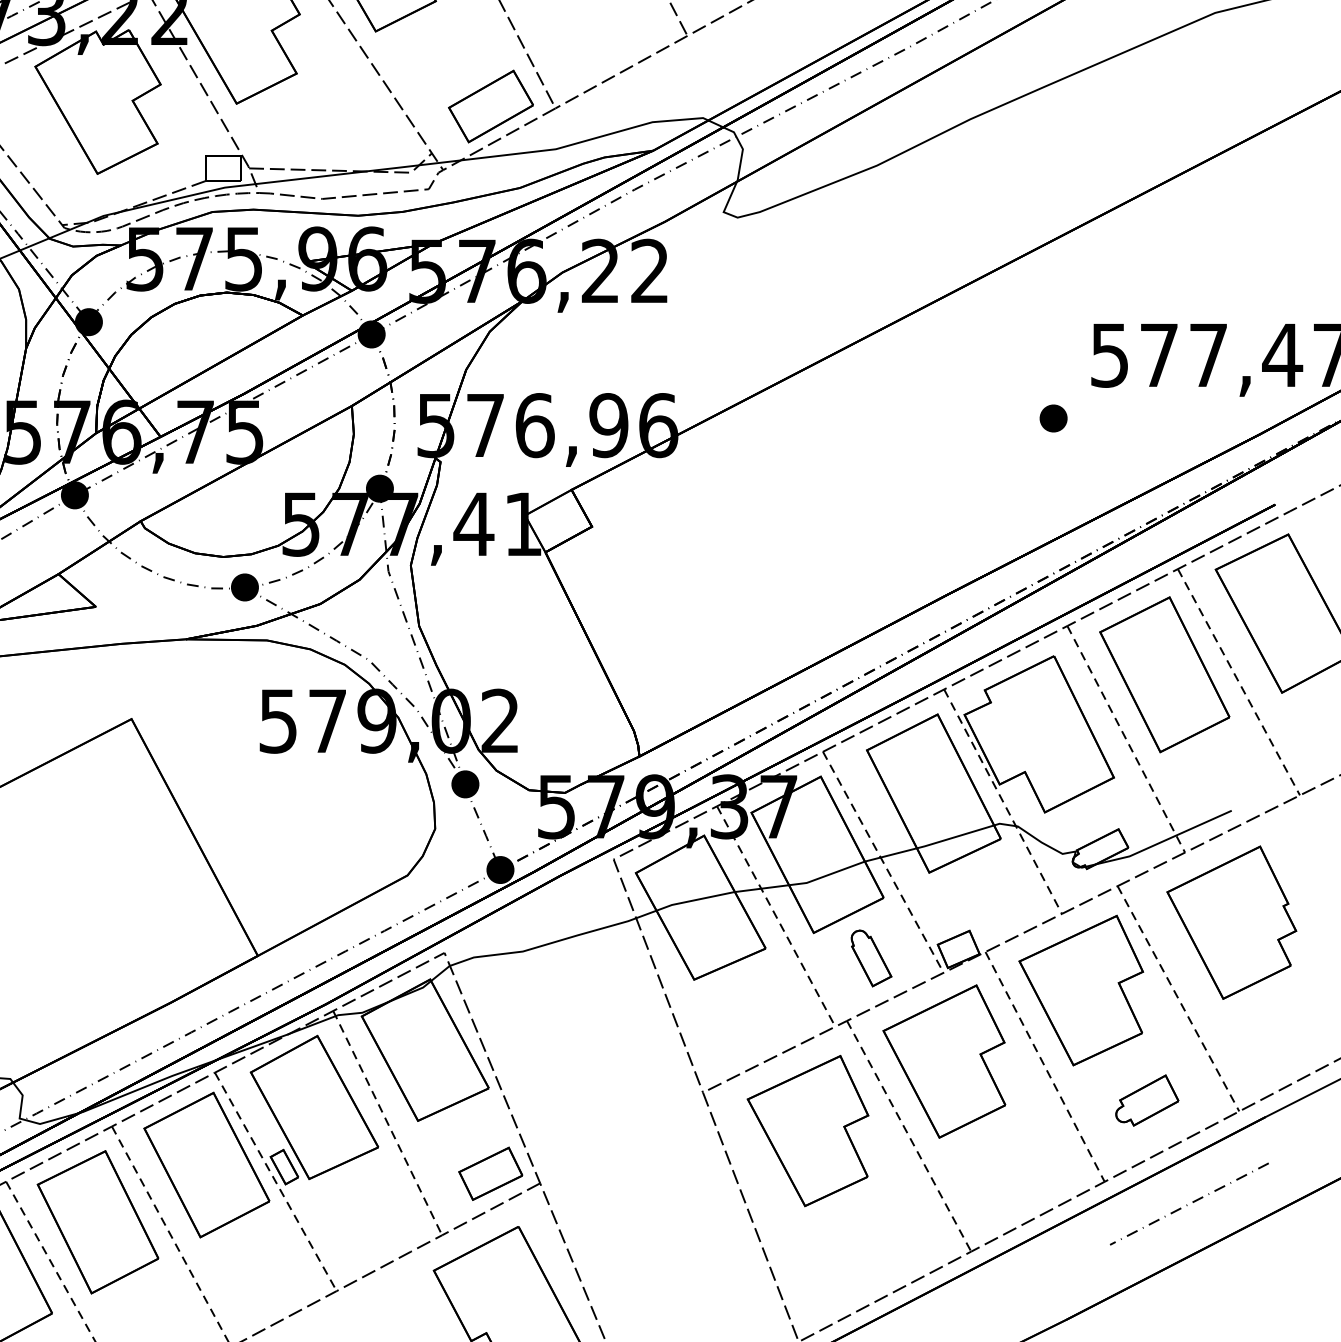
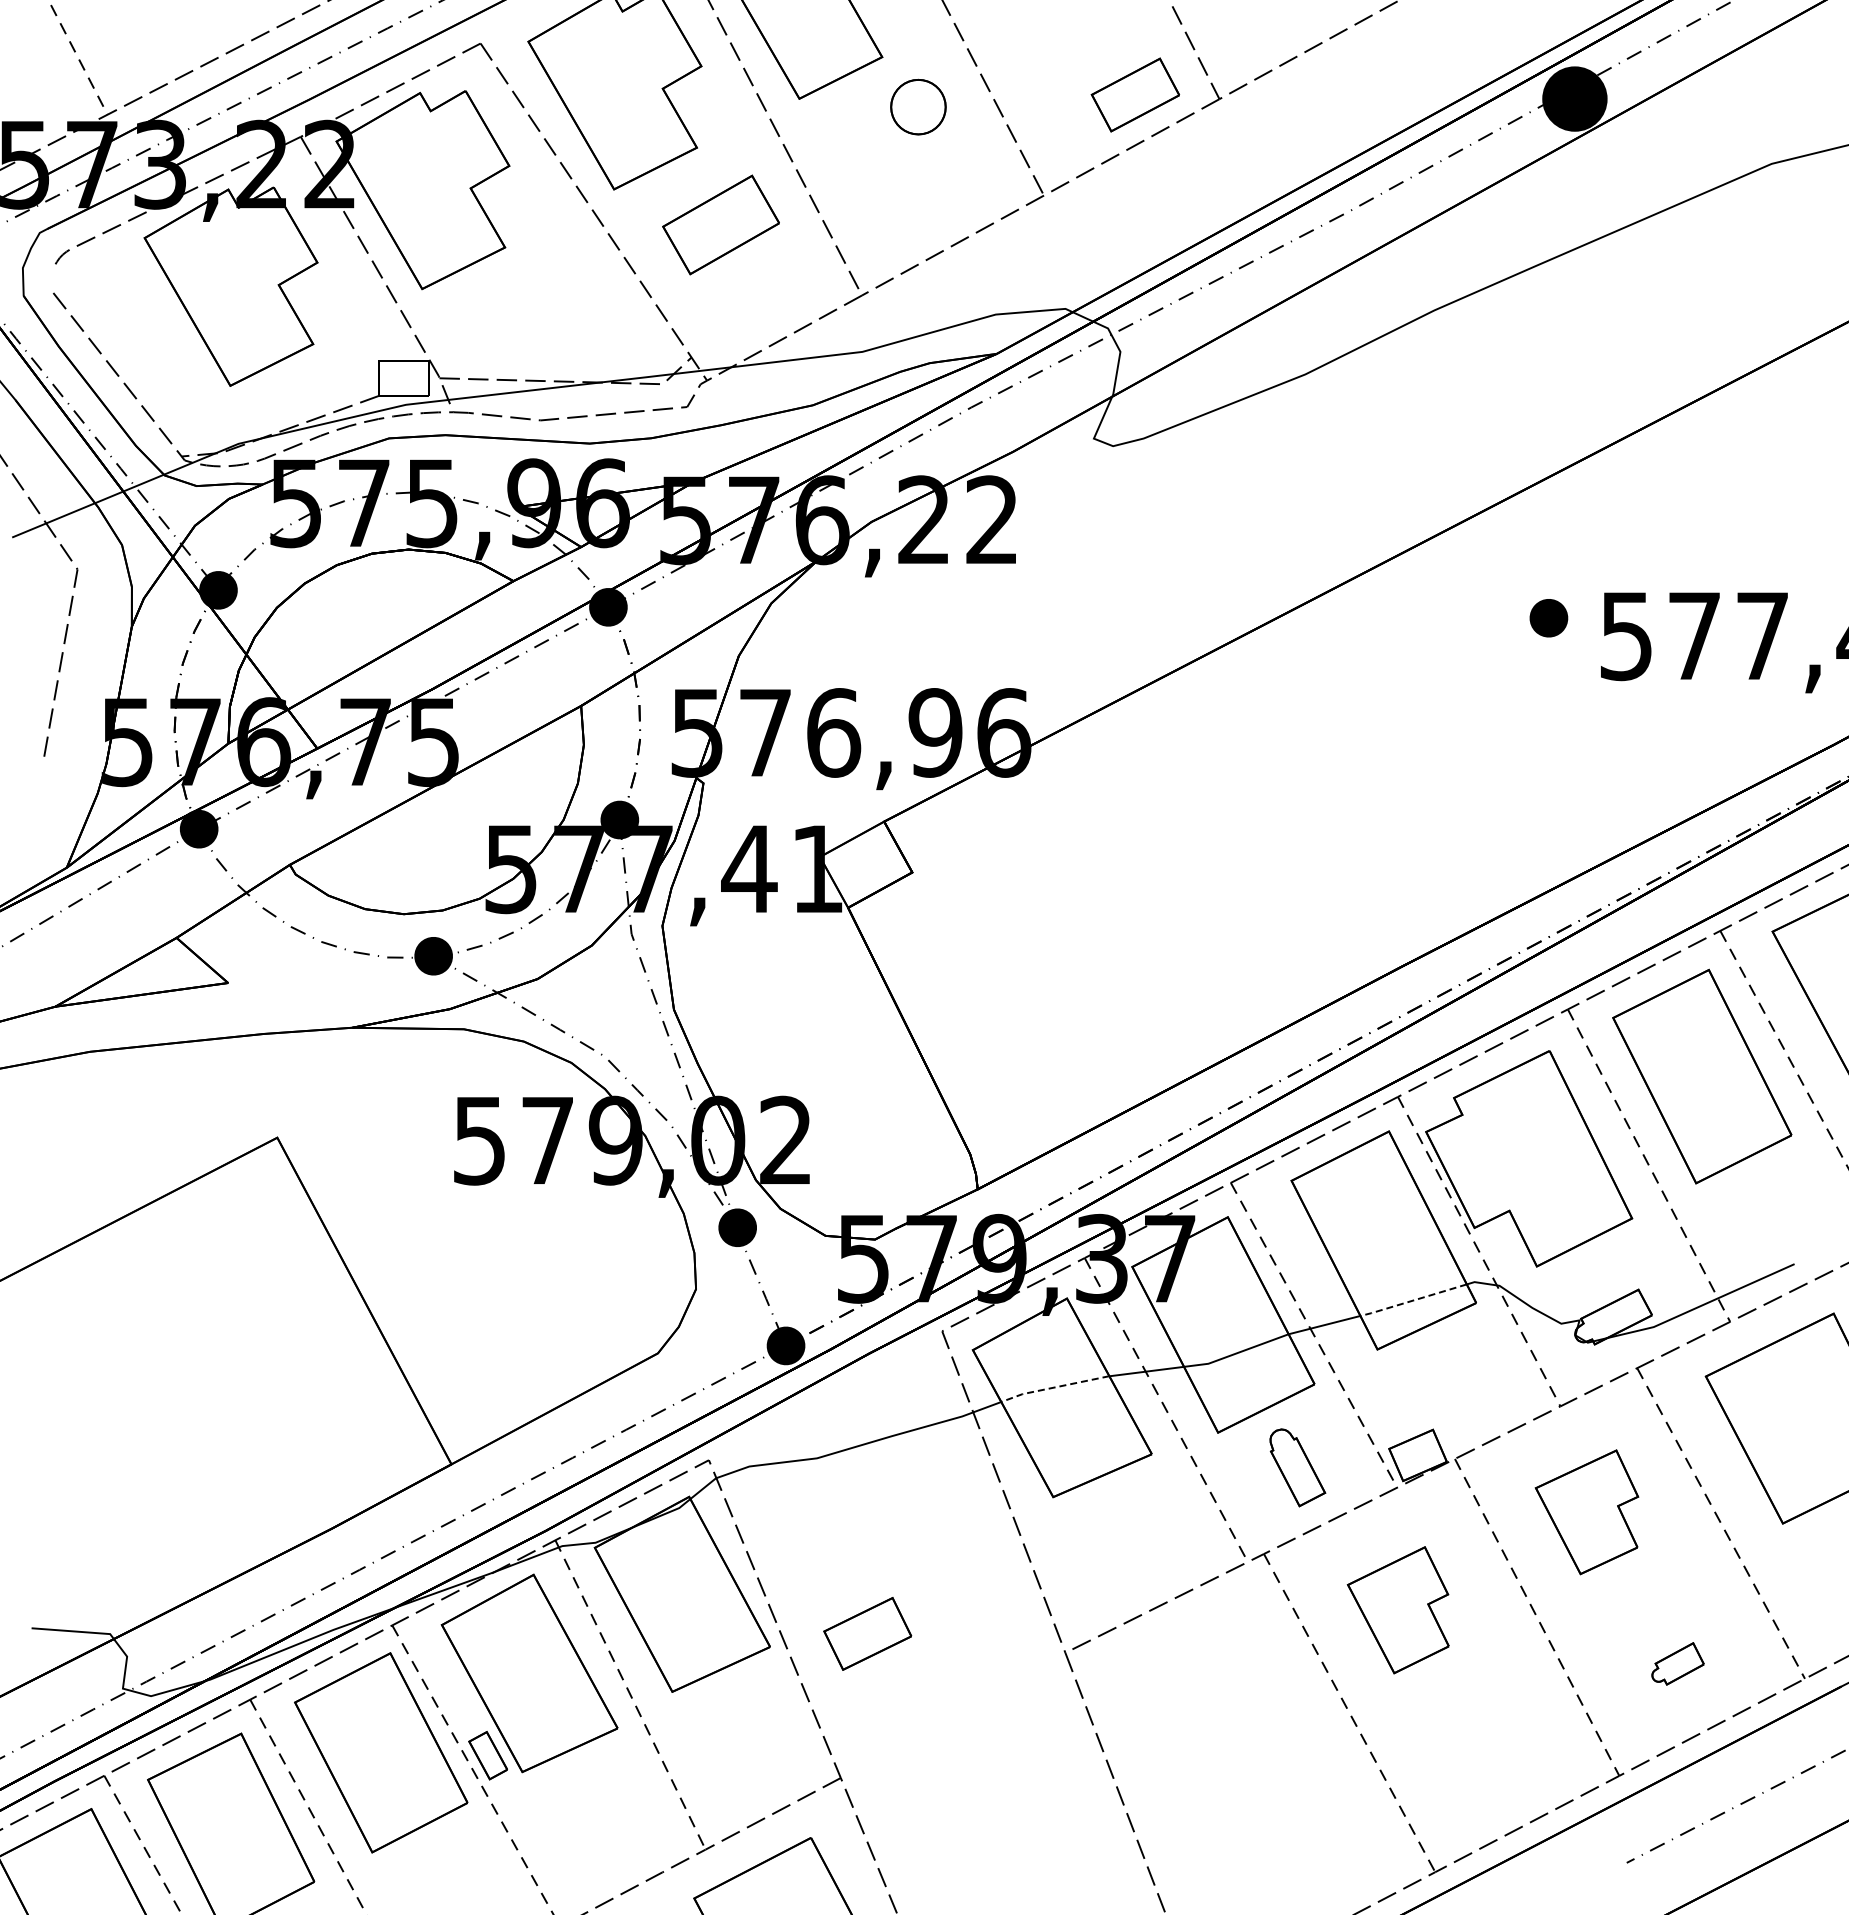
part: (490, 106) -> (720, 224), moved
part: (1053, 418) -> (1548, 618), moved
line: (954, 837) -> (1412, 1300), solid -> dashed
line: (695, 900) -> (1054, 1387), solid -> dashed
part: (1080, 990) -> (1586, 1512), size x0.6
part: (944, 1061) -> (1398, 1610), size x0.6
part: (1146, 1100) -> (1677, 1663), size x0.6
part: (808, 1130) -> (1210, 1705), removed
part: (490, 1173) -> (867, 1633), moved

